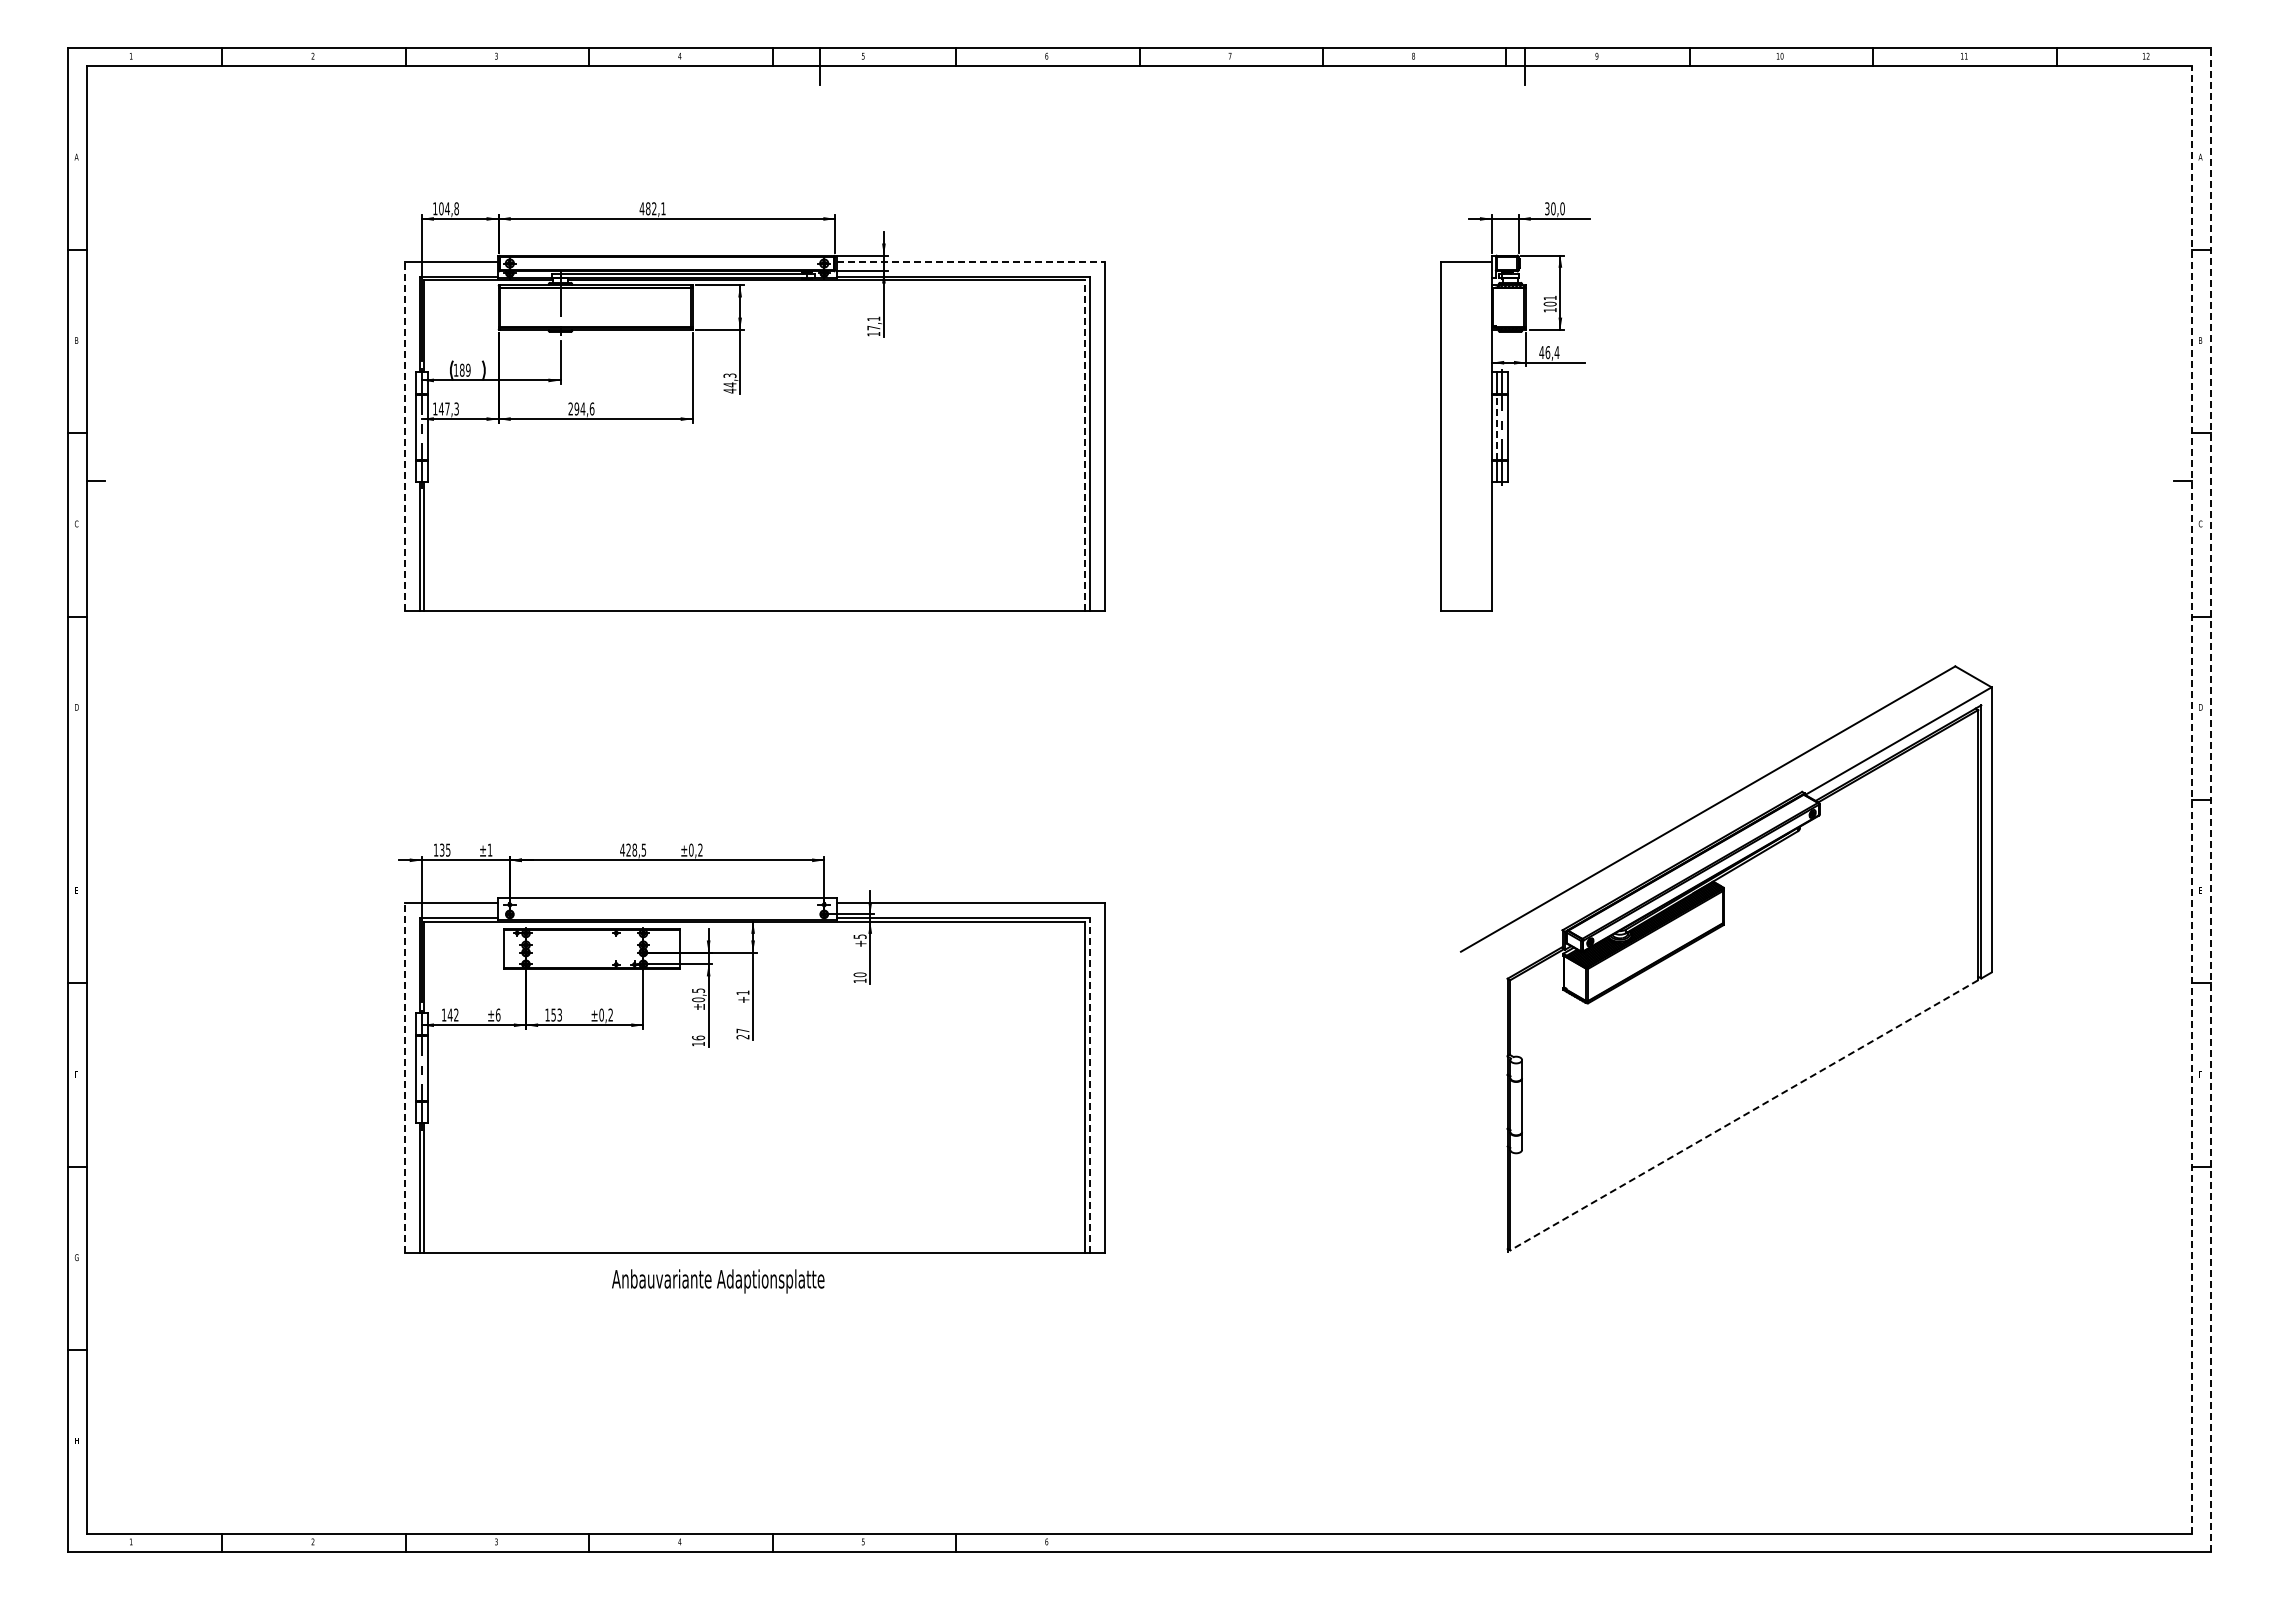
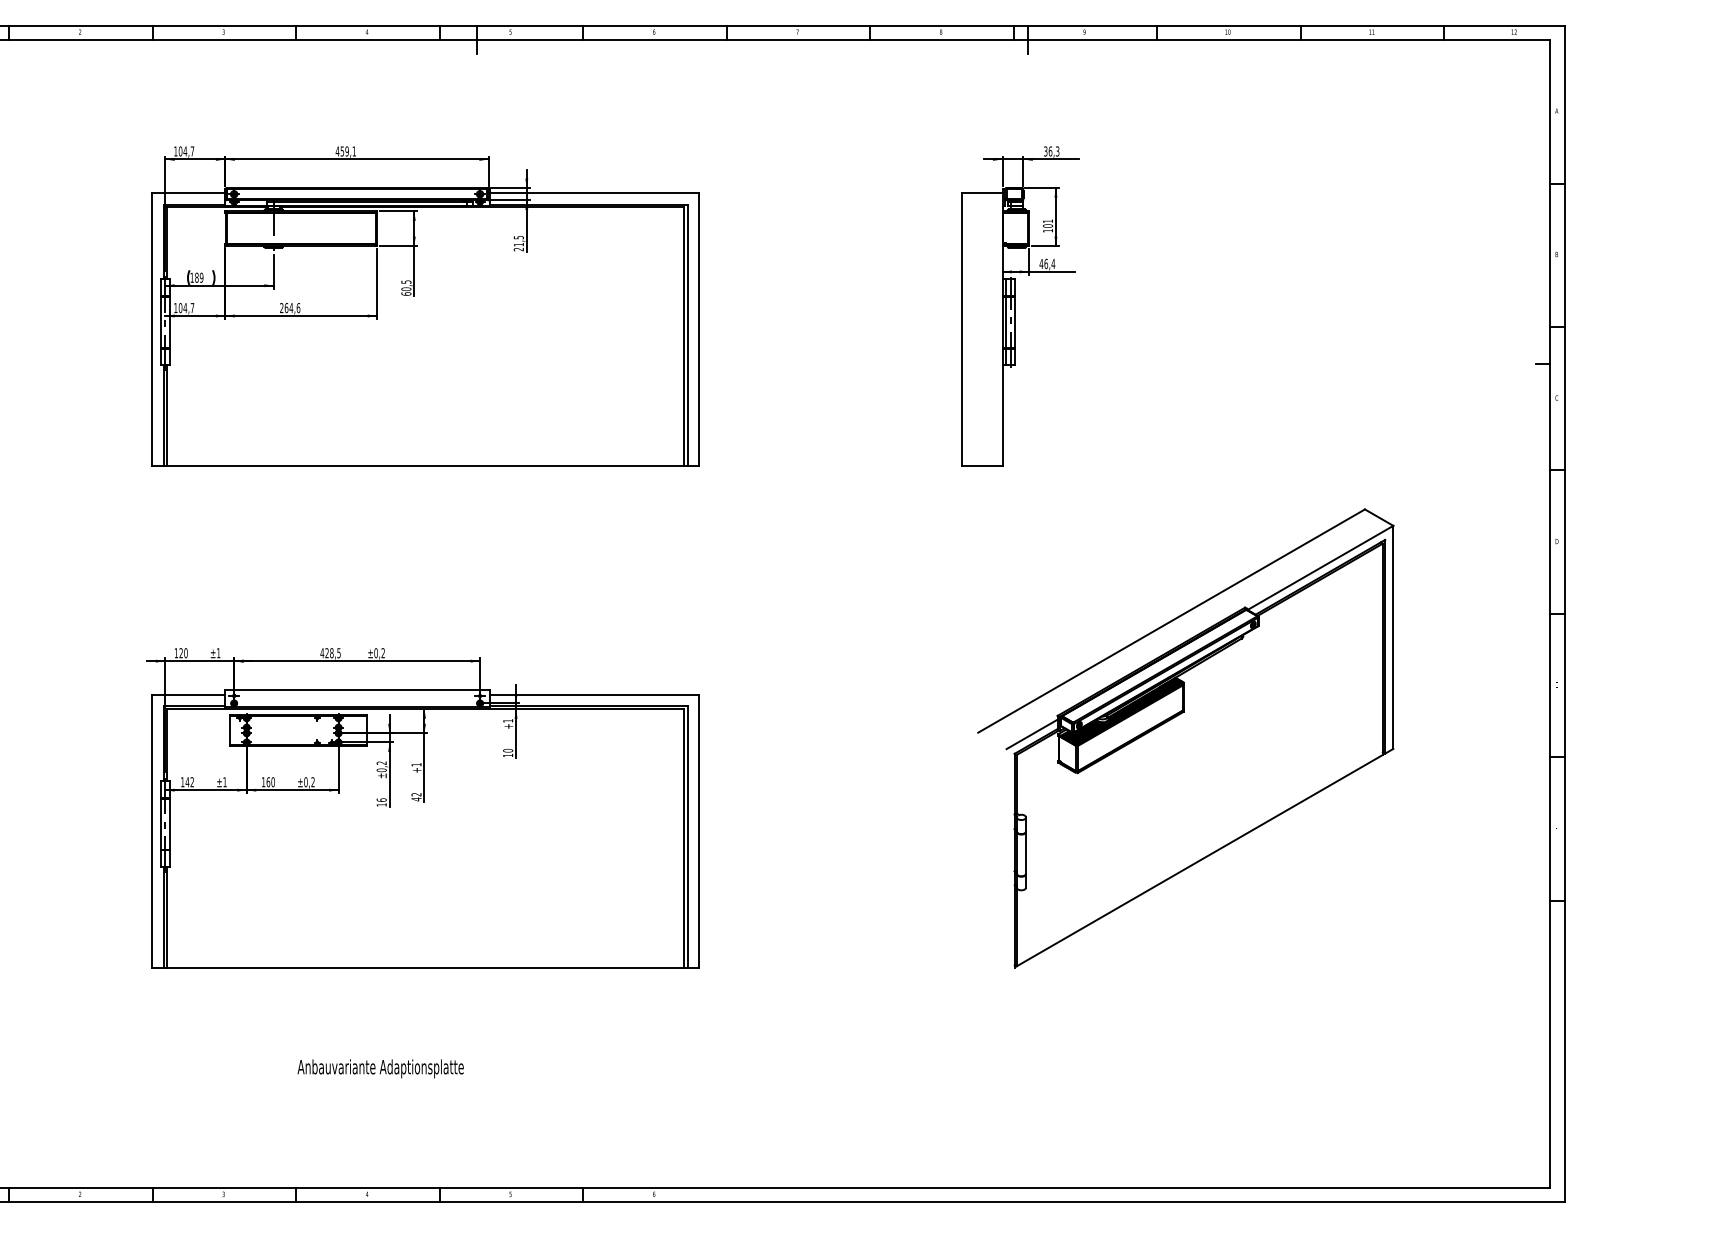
text: (456, 208) -> (192, 151), 104,8 -> 104,7
text: (650, 208) -> (344, 151), 482,1 -> 459,1
text: (1557, 208) -> (1053, 151), 30,0 -> 36,3
line: (970, 262) -> (594, 193), dashed -> solid
text: (873, 326) -> (518, 243), 17,1 -> 21,5
text: (729, 383) -> (405, 288), 44,3 -> 60,5
text: (448, 408) -> (186, 307), 147,3 -> 104,7
text: (576, 408) -> (286, 307), 294,6 -> 264,6
line: (1496, 427) -> (1005, 322), dashed -> solid
line: (405, 436) -> (152, 329), dashed -> solid
line: (1085, 445) -> (684, 336), dashed -> solid
line: (2192, 800) -> (1550, 614), dashed -> solid
line: (2210, 800) -> (1564, 614), dashed -> solid
text: (445, 849) -> (183, 652), 135 -> 120
text: (859, 936) -> (507, 720), +5 -> +1
line: (1529, 953) -> (1031, 734), added
text: (698, 990) -> (381, 762), ±0,5 -> ±0,2
text: (497, 1014) -> (224, 781), ±6 -> ±1
text: (556, 1014) -> (270, 781), 153 -> 160
text: (742, 1033) -> (416, 796), 27 -> 42
line: (405, 1078) -> (152, 831), dashed -> solid
line: (1089, 1084) -> (687, 836), dashed -> solid
line: (1743, 1115) -> (1199, 860), dashed -> solid
text: (718, 1281) -> (380, 1068), moved

